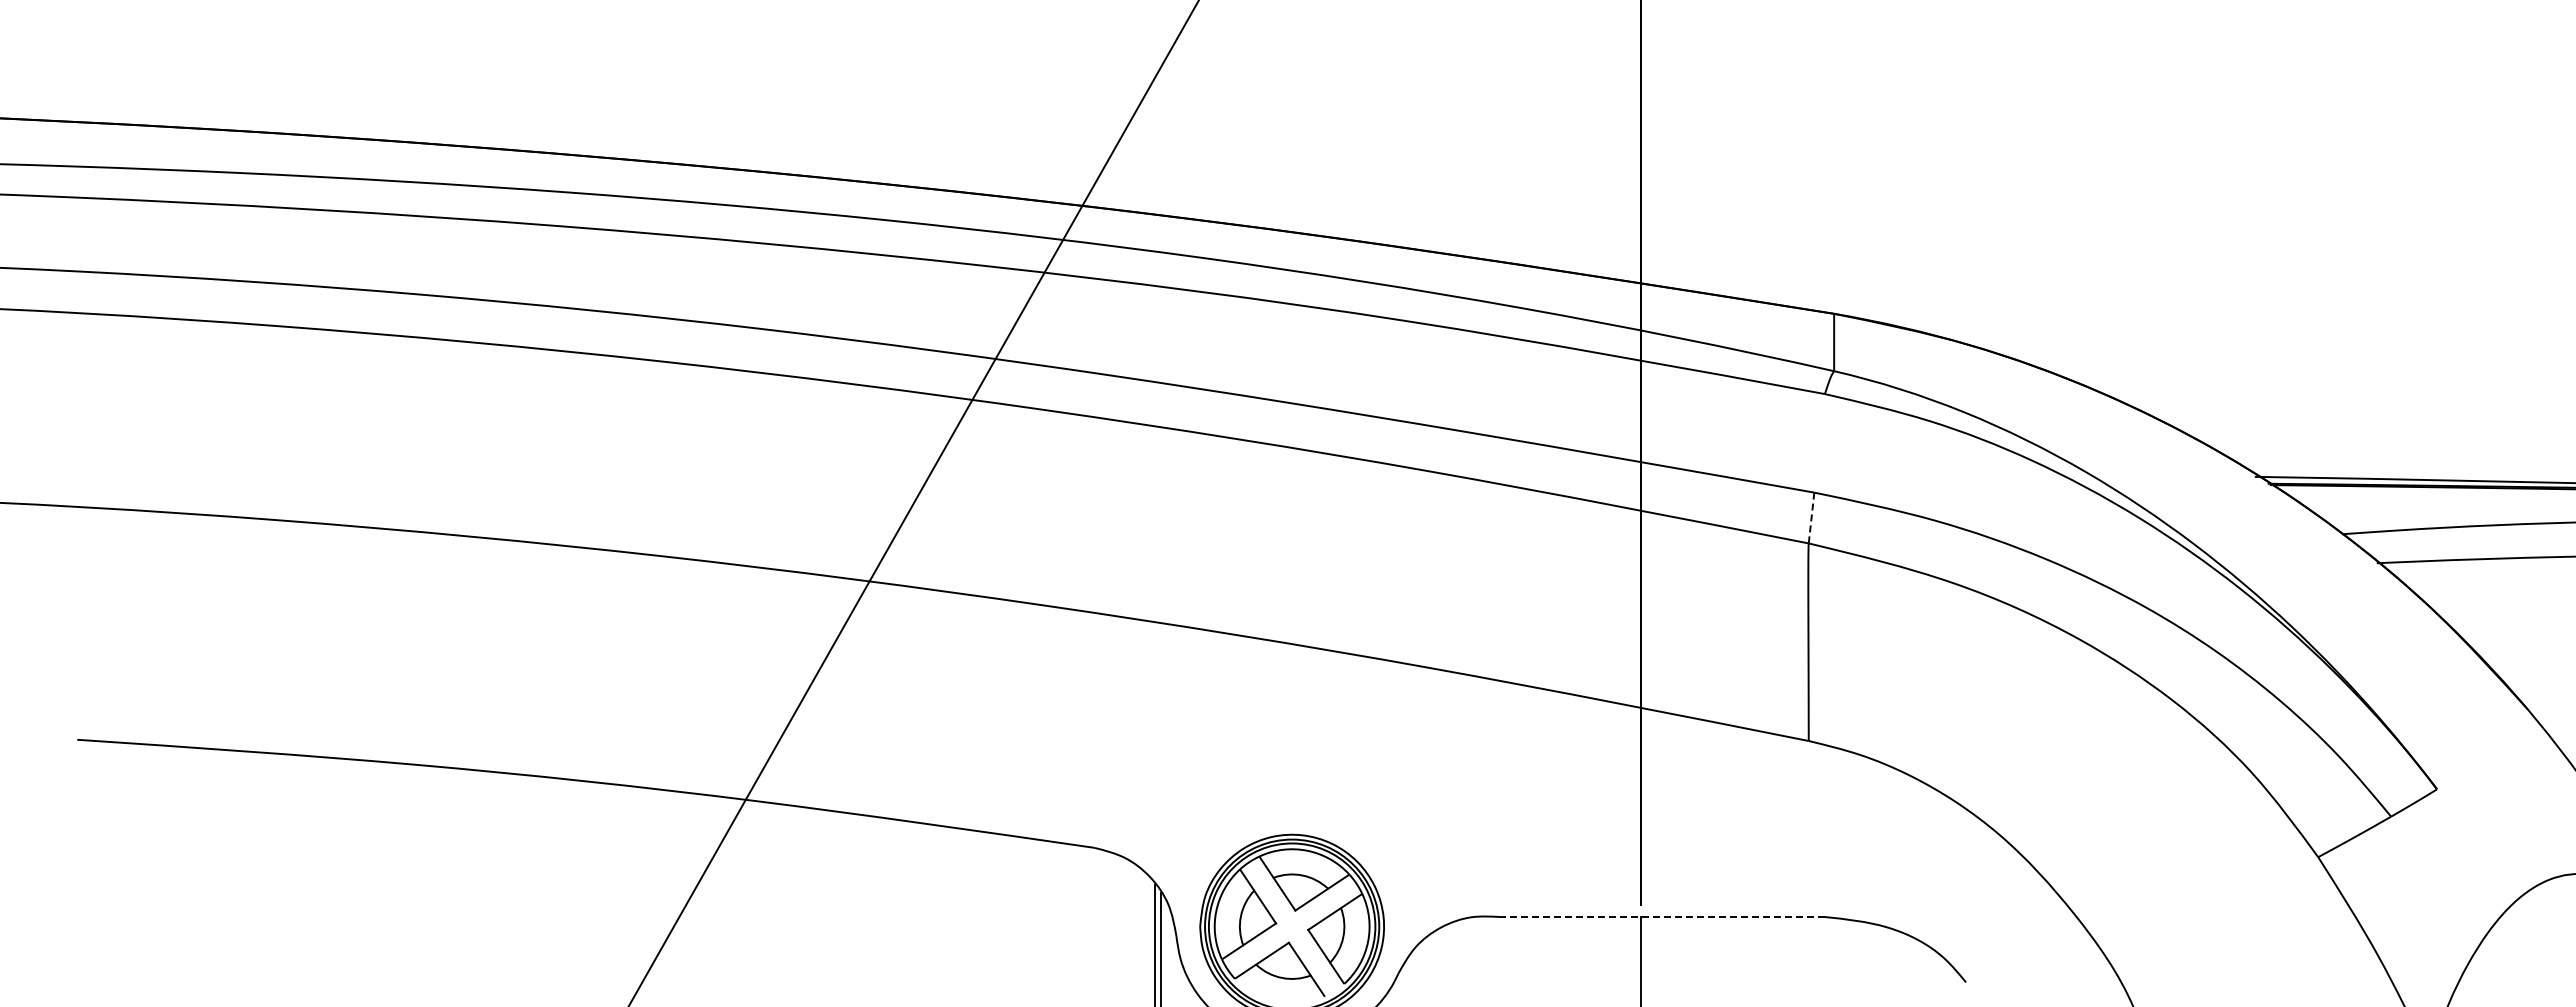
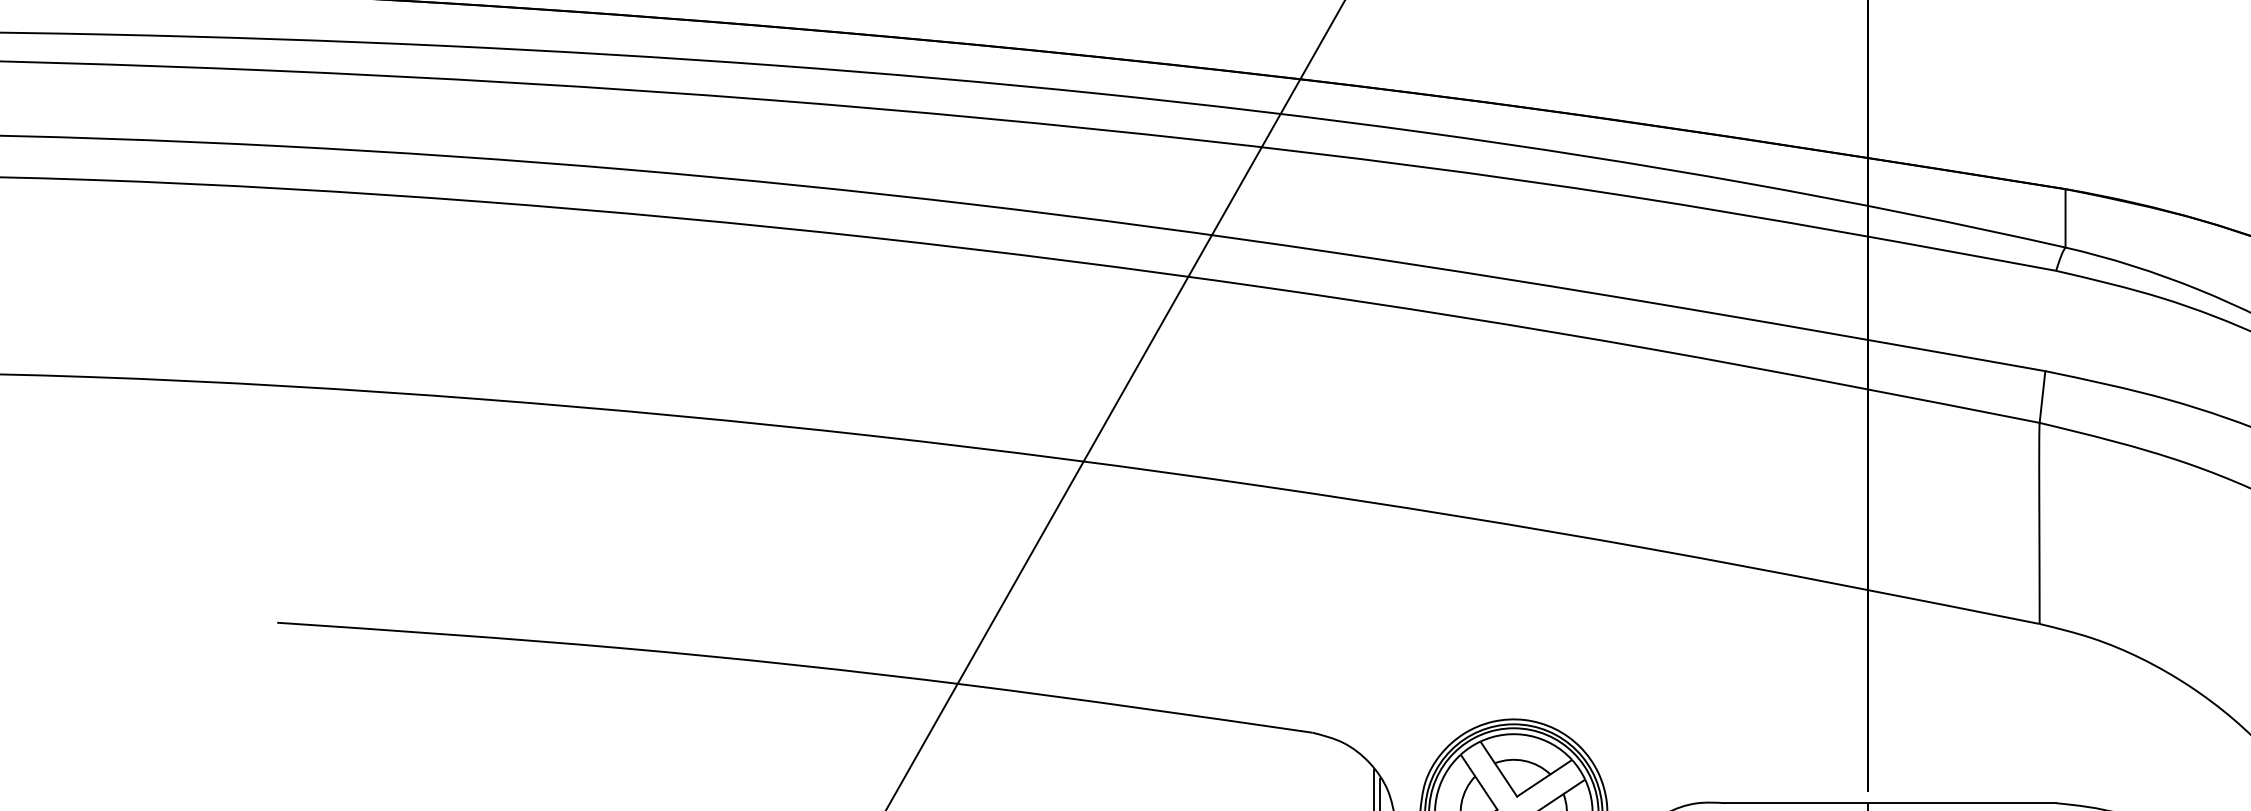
line: (1811, 518) -> (2042, 397), dashed -> solid
line: (1661, 917) -> (1889, 803), dashed -> solid

